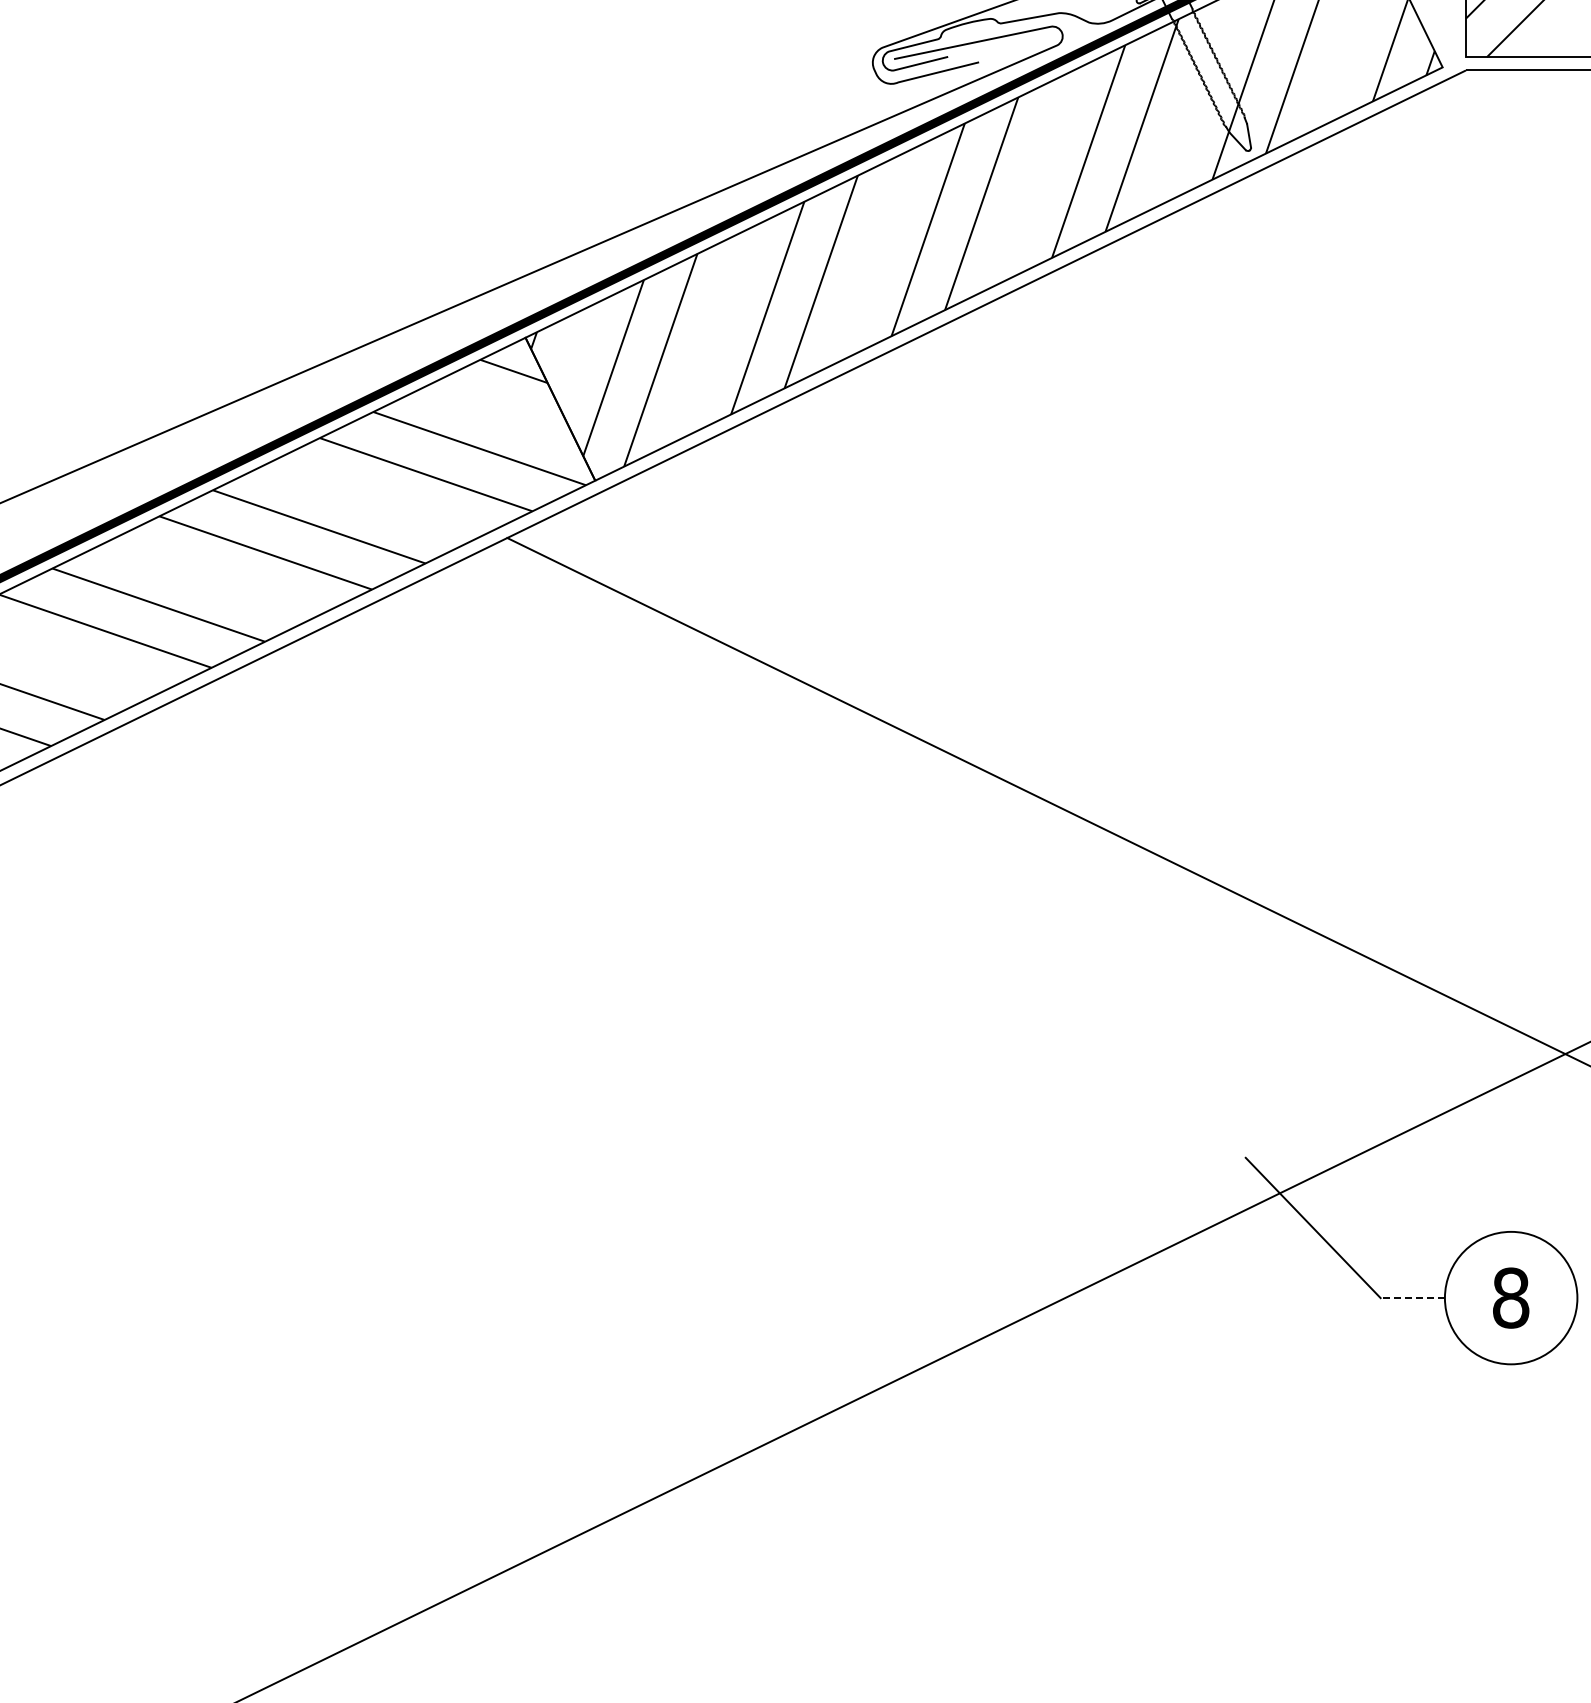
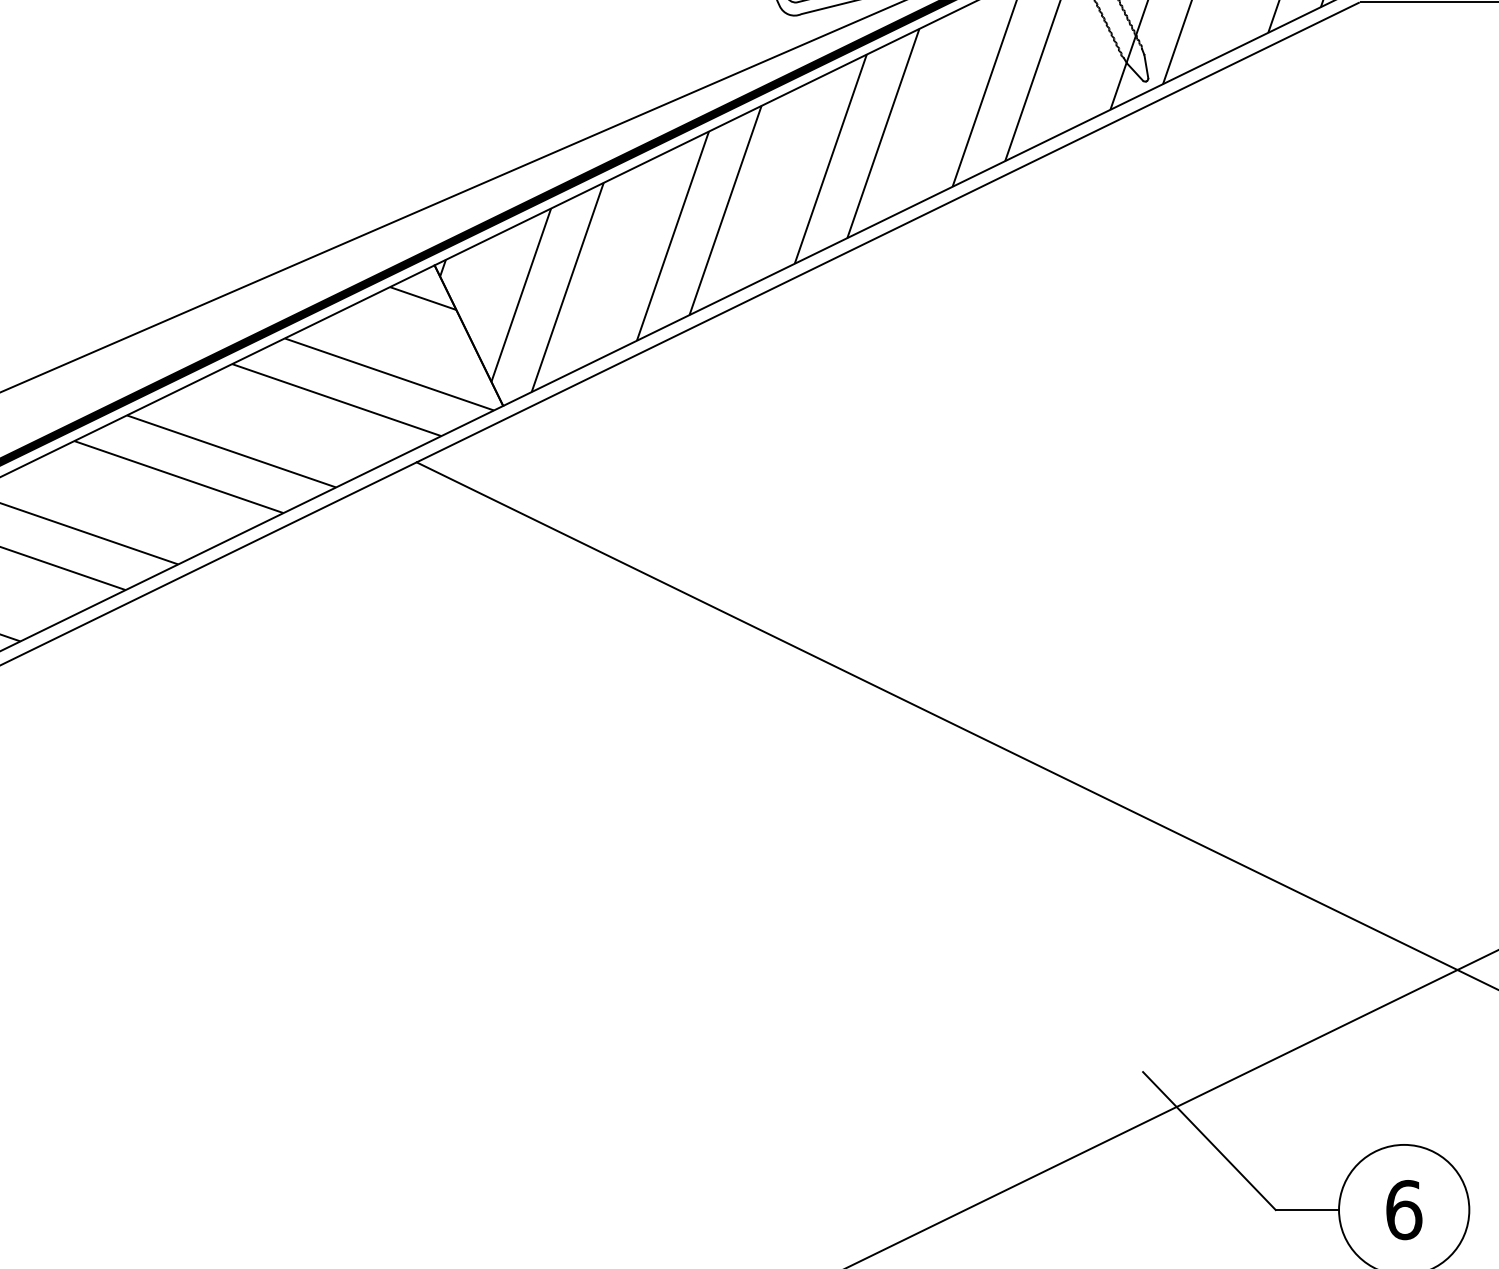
text: (1511, 1297) -> (1404, 1209), 8 -> 6
line: (1412, 1298) -> (1307, 1210), dashed -> solid

